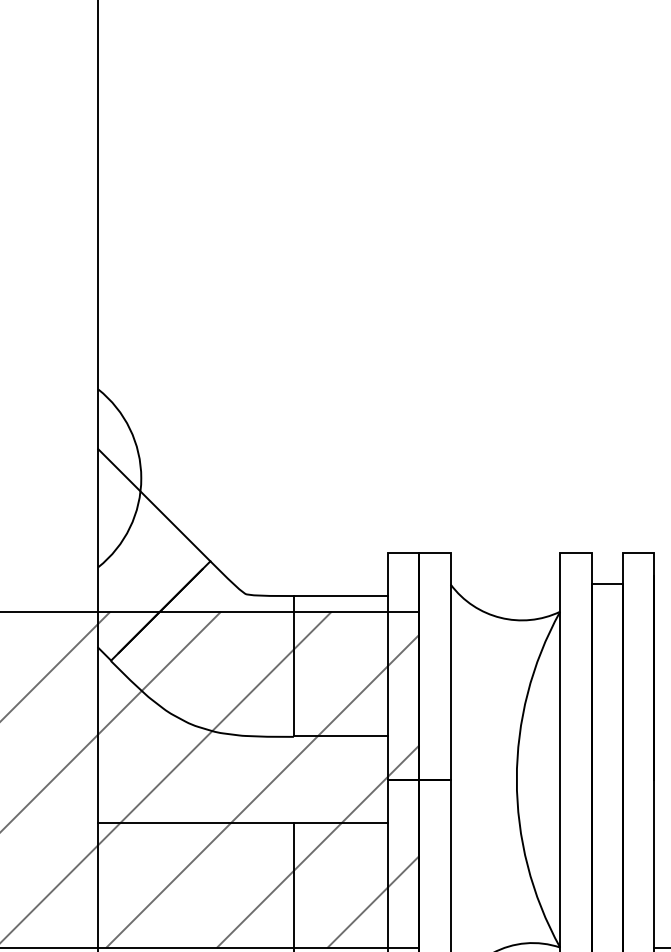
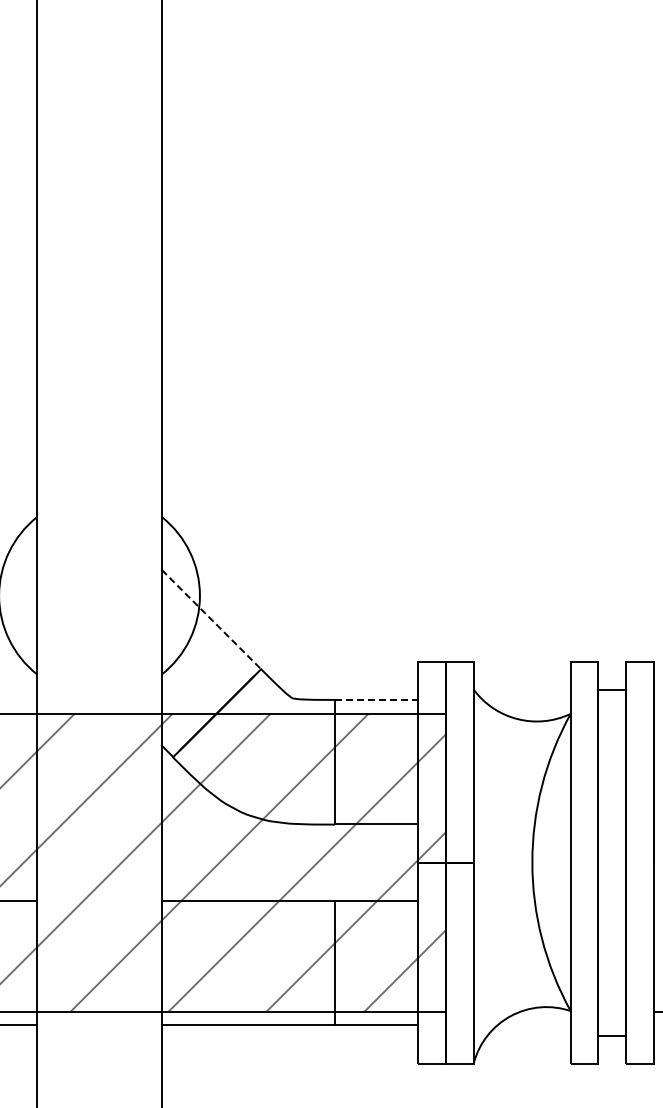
line: (154, 505) -> (211, 619), solid -> dashed
line: (340, 595) -> (376, 699), solid -> dashed

